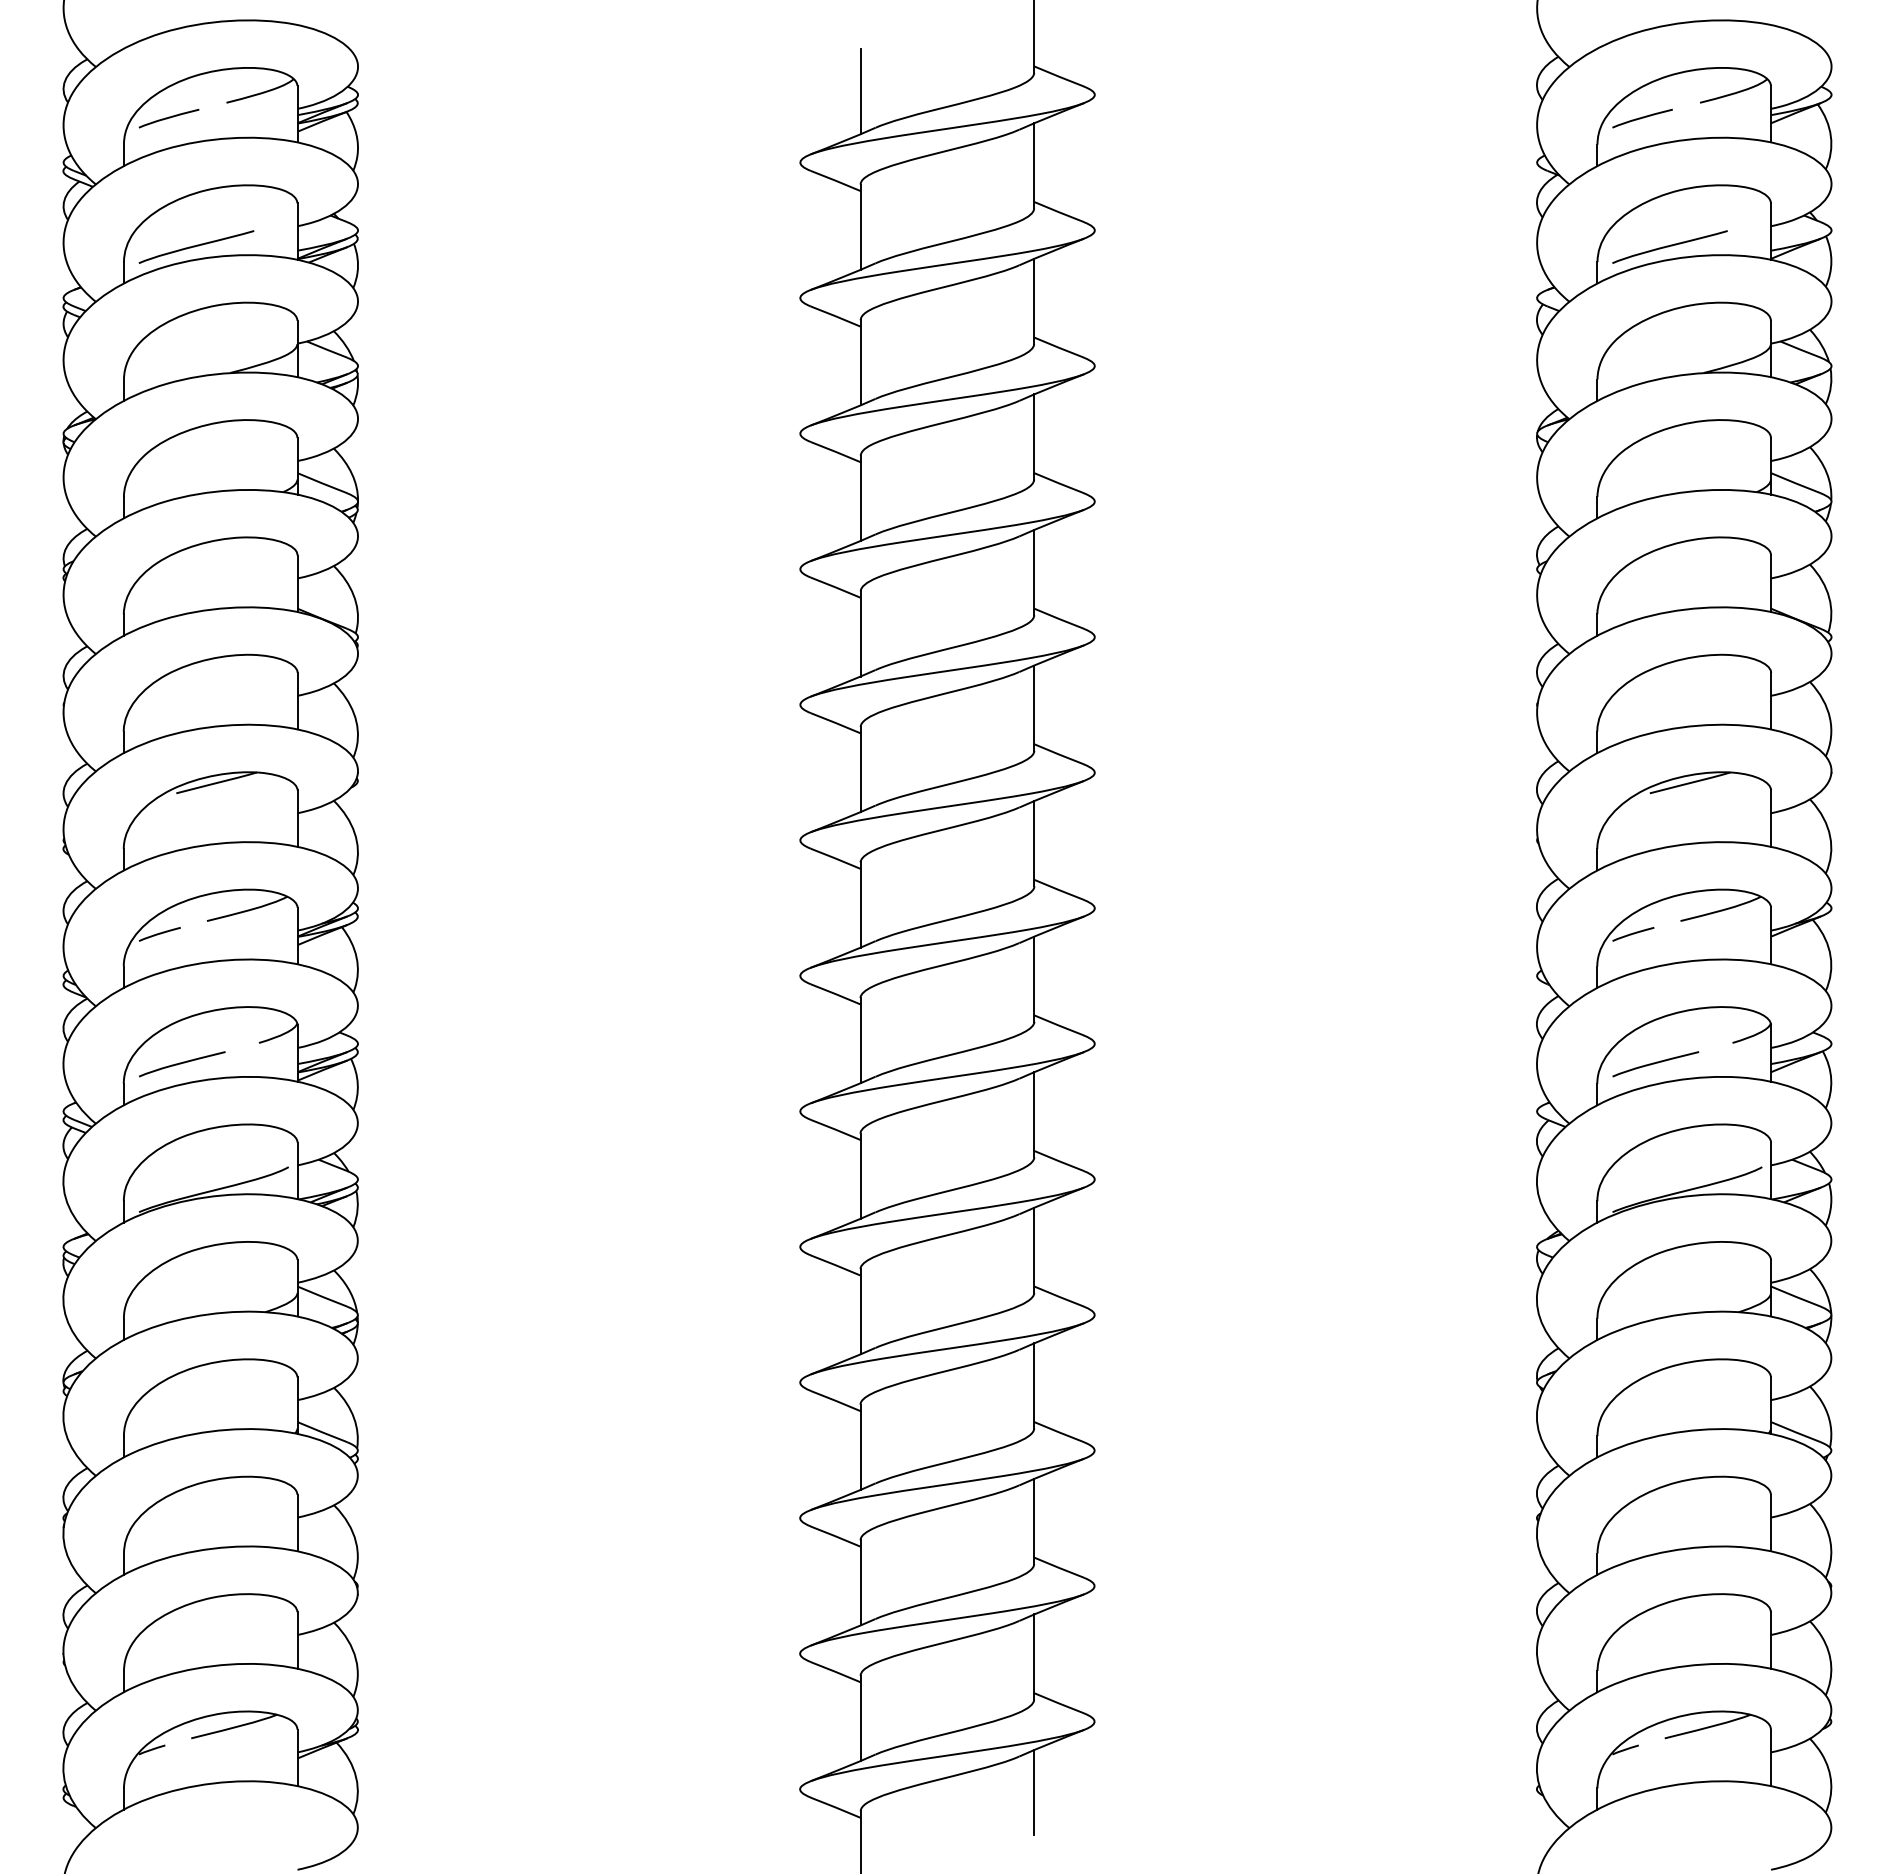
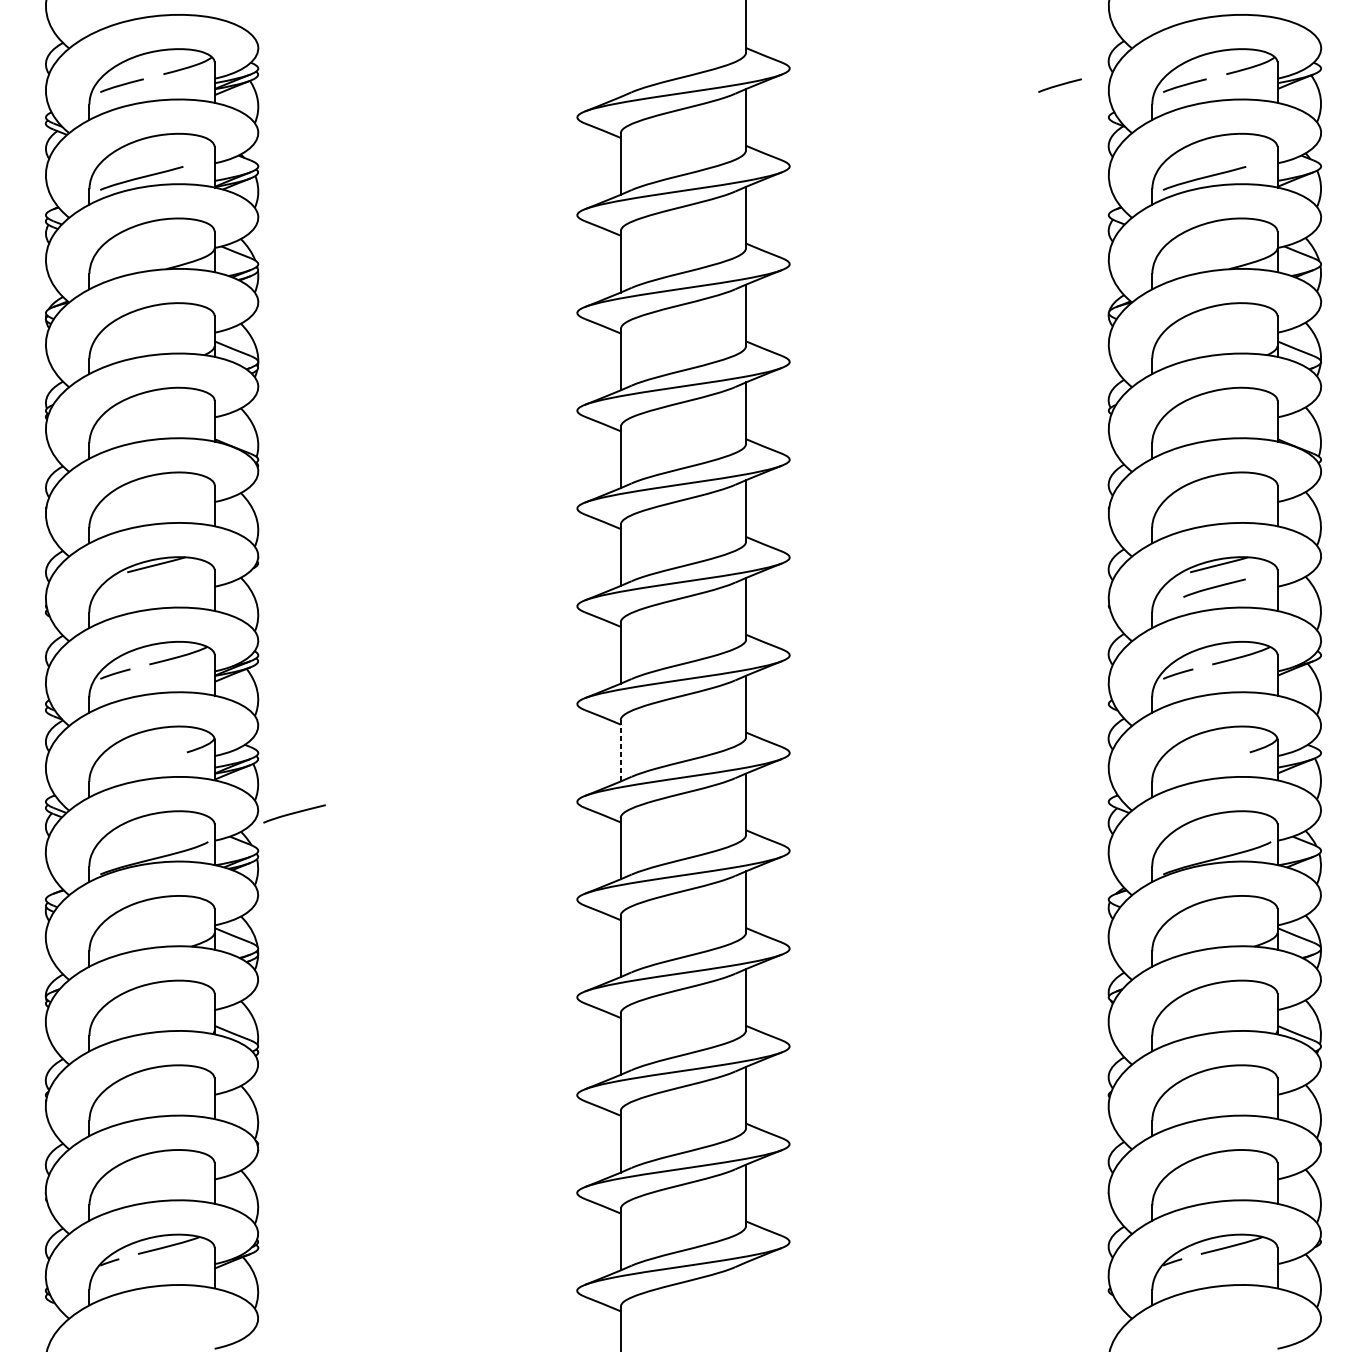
line: (860, 91) -> (620, 66), removed
curve: (1469, 118) -> (1060, 85), added
line: (860, 1040) -> (620, 750), solid -> dashed
curve: (182, 1063) -> (294, 813), moved
curve: (1655, 1063) -> (1214, 587), moved
line: (1034, 1792) -> (746, 1293), removed

